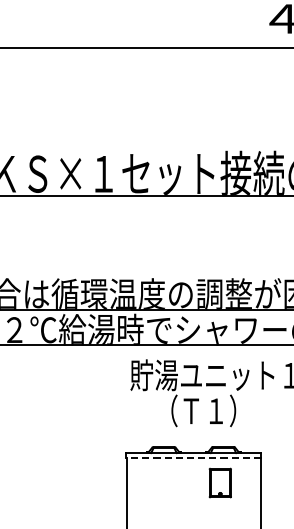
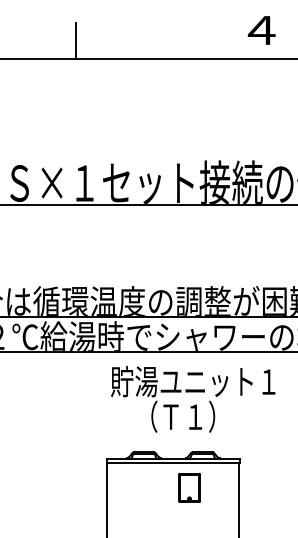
line: (95, 29) -> (76, 40), added
line: (192, 458) -> (172, 463), dashed -> solid
part: (220, 482) -> (189, 487), moved

